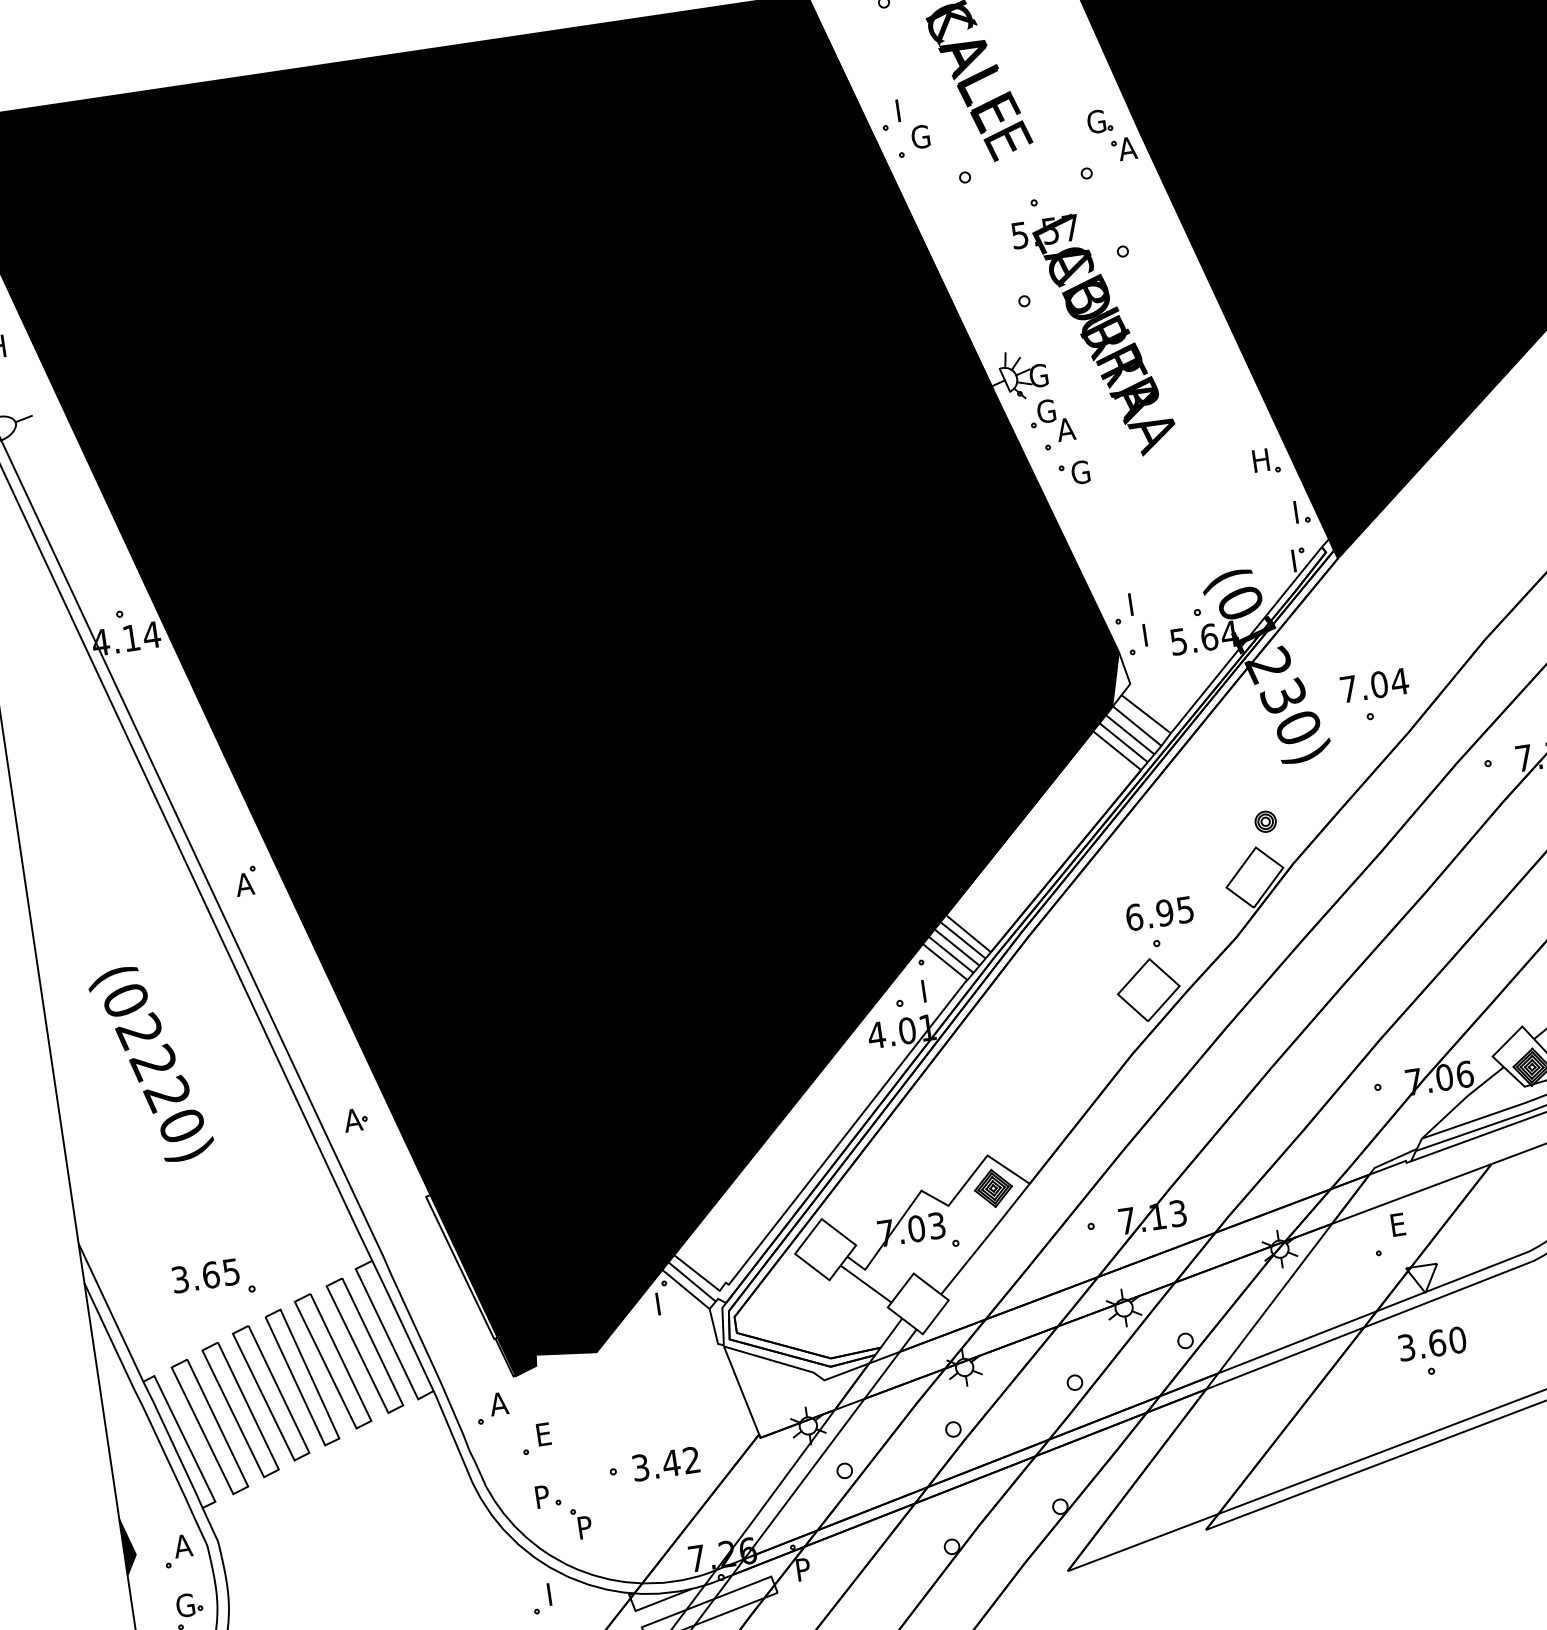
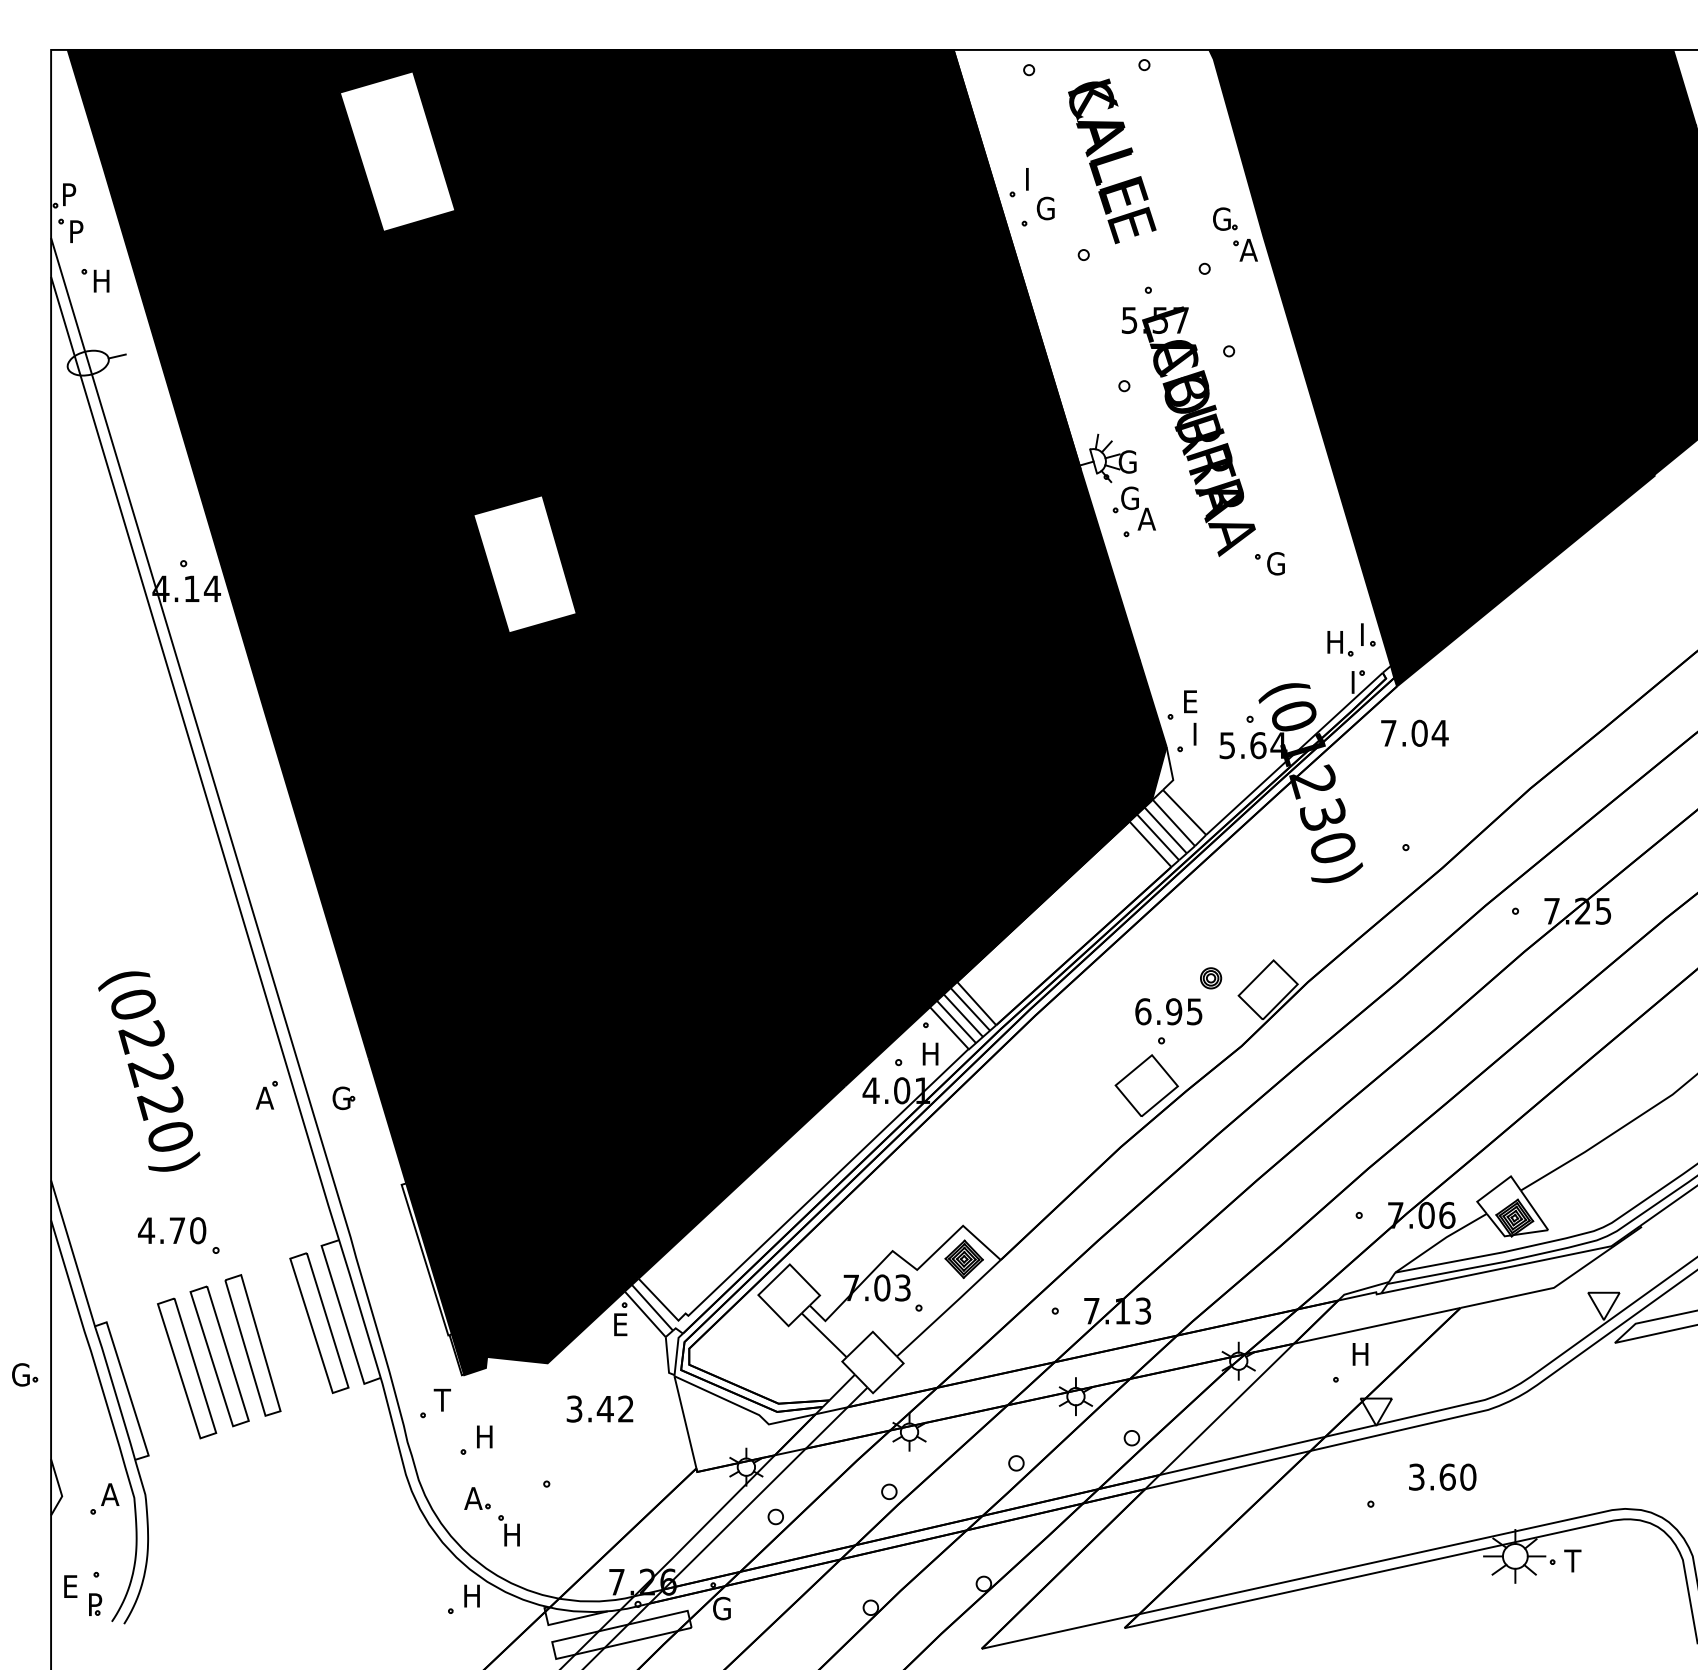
fill: (271, 175) -> (397, 151), removed
part: (1266, 460) -> (1340, 643), moved
part: (1074, 473) -> (1269, 563), moved
fill: (456, 565) -> (524, 564), removed
text: (1136, 603) -> (1191, 701), I -> E
text: (1374, 684) -> (1414, 732), moved
part: (1266, 821) -> (1211, 978), moved
part: (245, 881) -> (266, 1095), moved
text: (931, 989) -> (931, 1053), I -> H
text: (151, 1064) -> (149, 1071), moved
text: (352, 1120) -> (340, 1098), A -> G
text: (1400, 1224) -> (1361, 1354), E -> H
text: (206, 1275) -> (172, 1230), 3.65 -> 4.70
text: (664, 1302) -> (622, 1324), I -> E
text: (1432, 1343) -> (1442, 1476), moved
part: (332, 1361) -> (285, 1333), removed
text: (497, 1403) -> (442, 1399), A -> T
part: (210, 1426) -> (154, 1380), removed
text: (545, 1433) -> (485, 1436), E -> H
text: (665, 1463) -> (599, 1408), moved
text: (542, 1496) -> (473, 1498), P -> A
text: (587, 1526) -> (513, 1534), P -> H
fill: (128, 1546) -> (56, 1487), removed
text: (804, 1569) -> (721, 1608), P -> G
text: (557, 1592) -> (473, 1595), I -> H
part: (189, 1604) -> (25, 1374), moved

